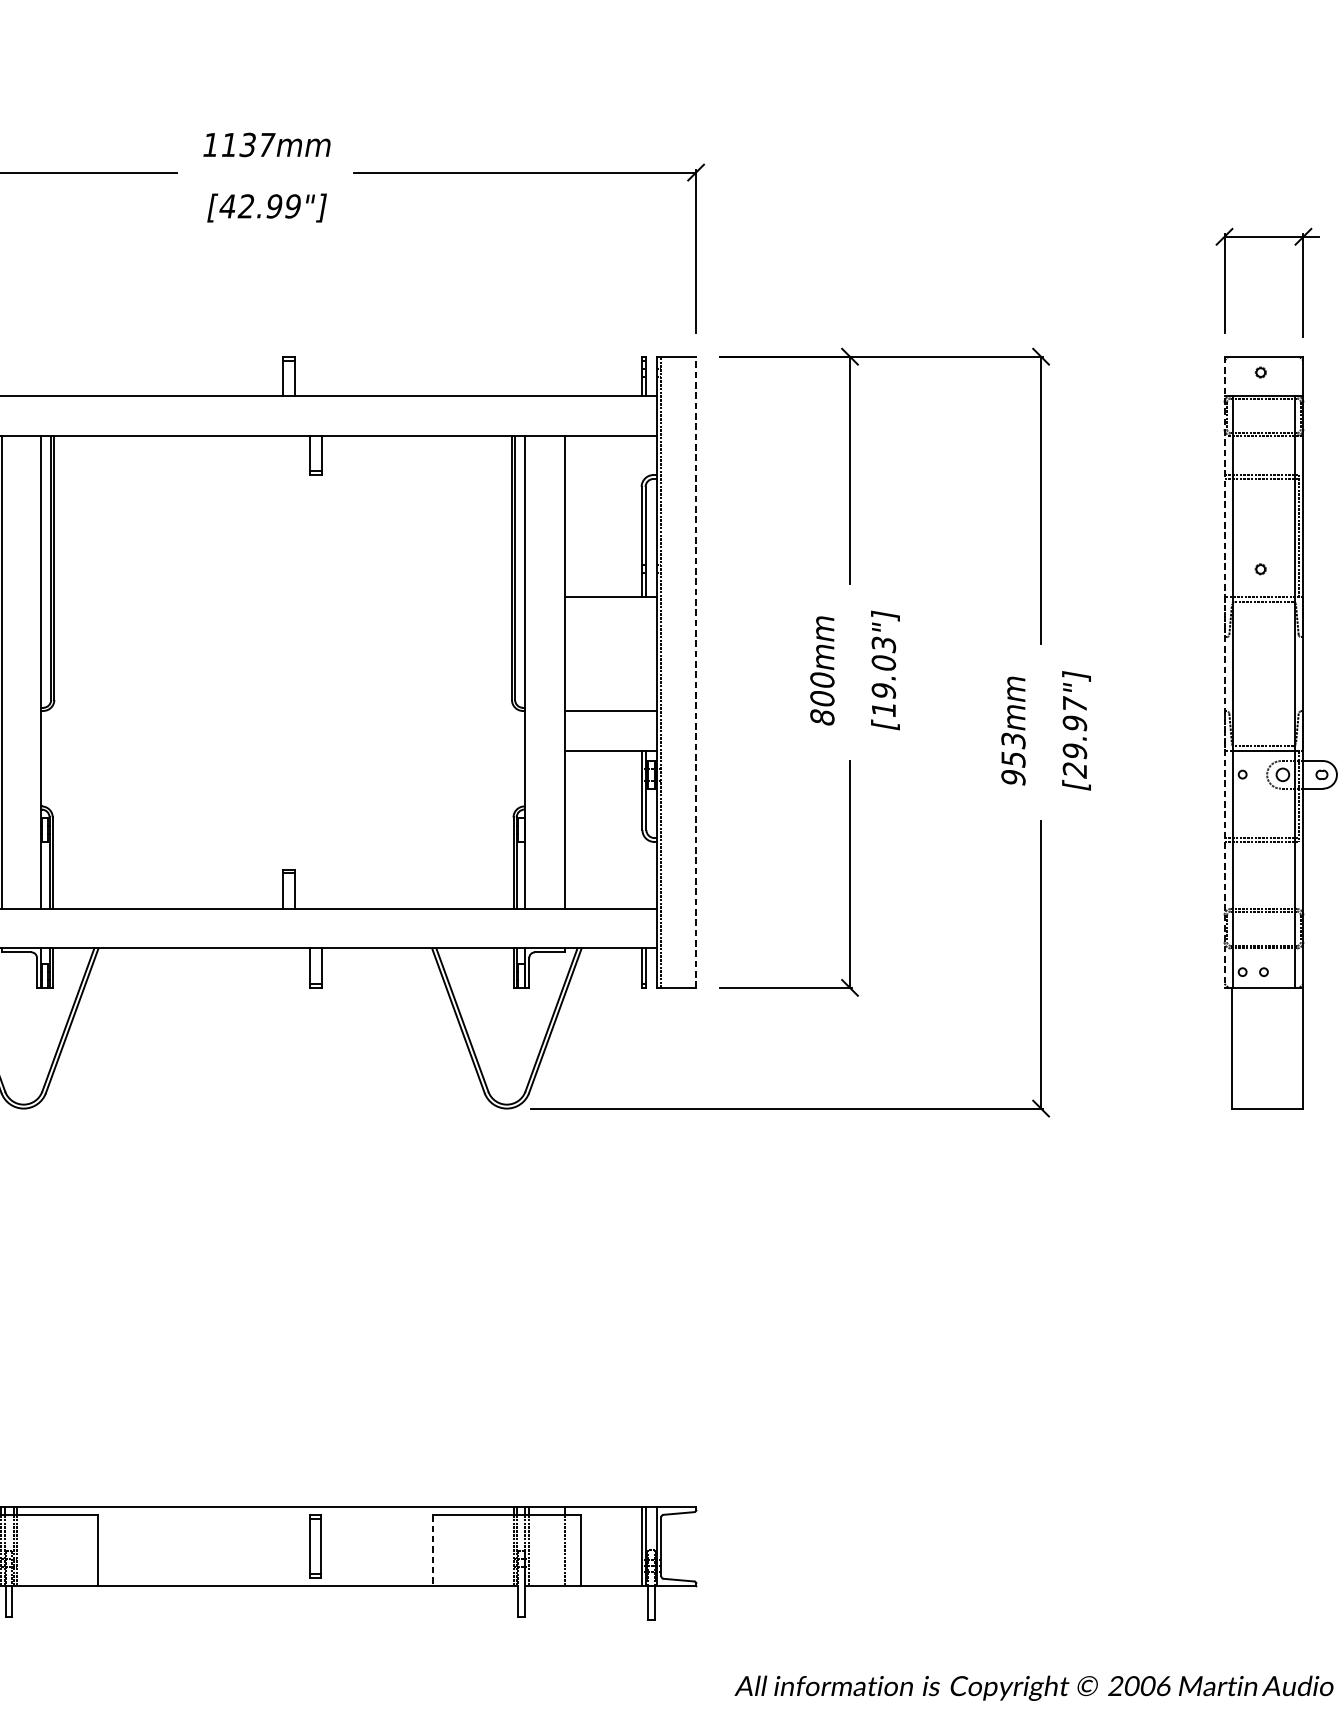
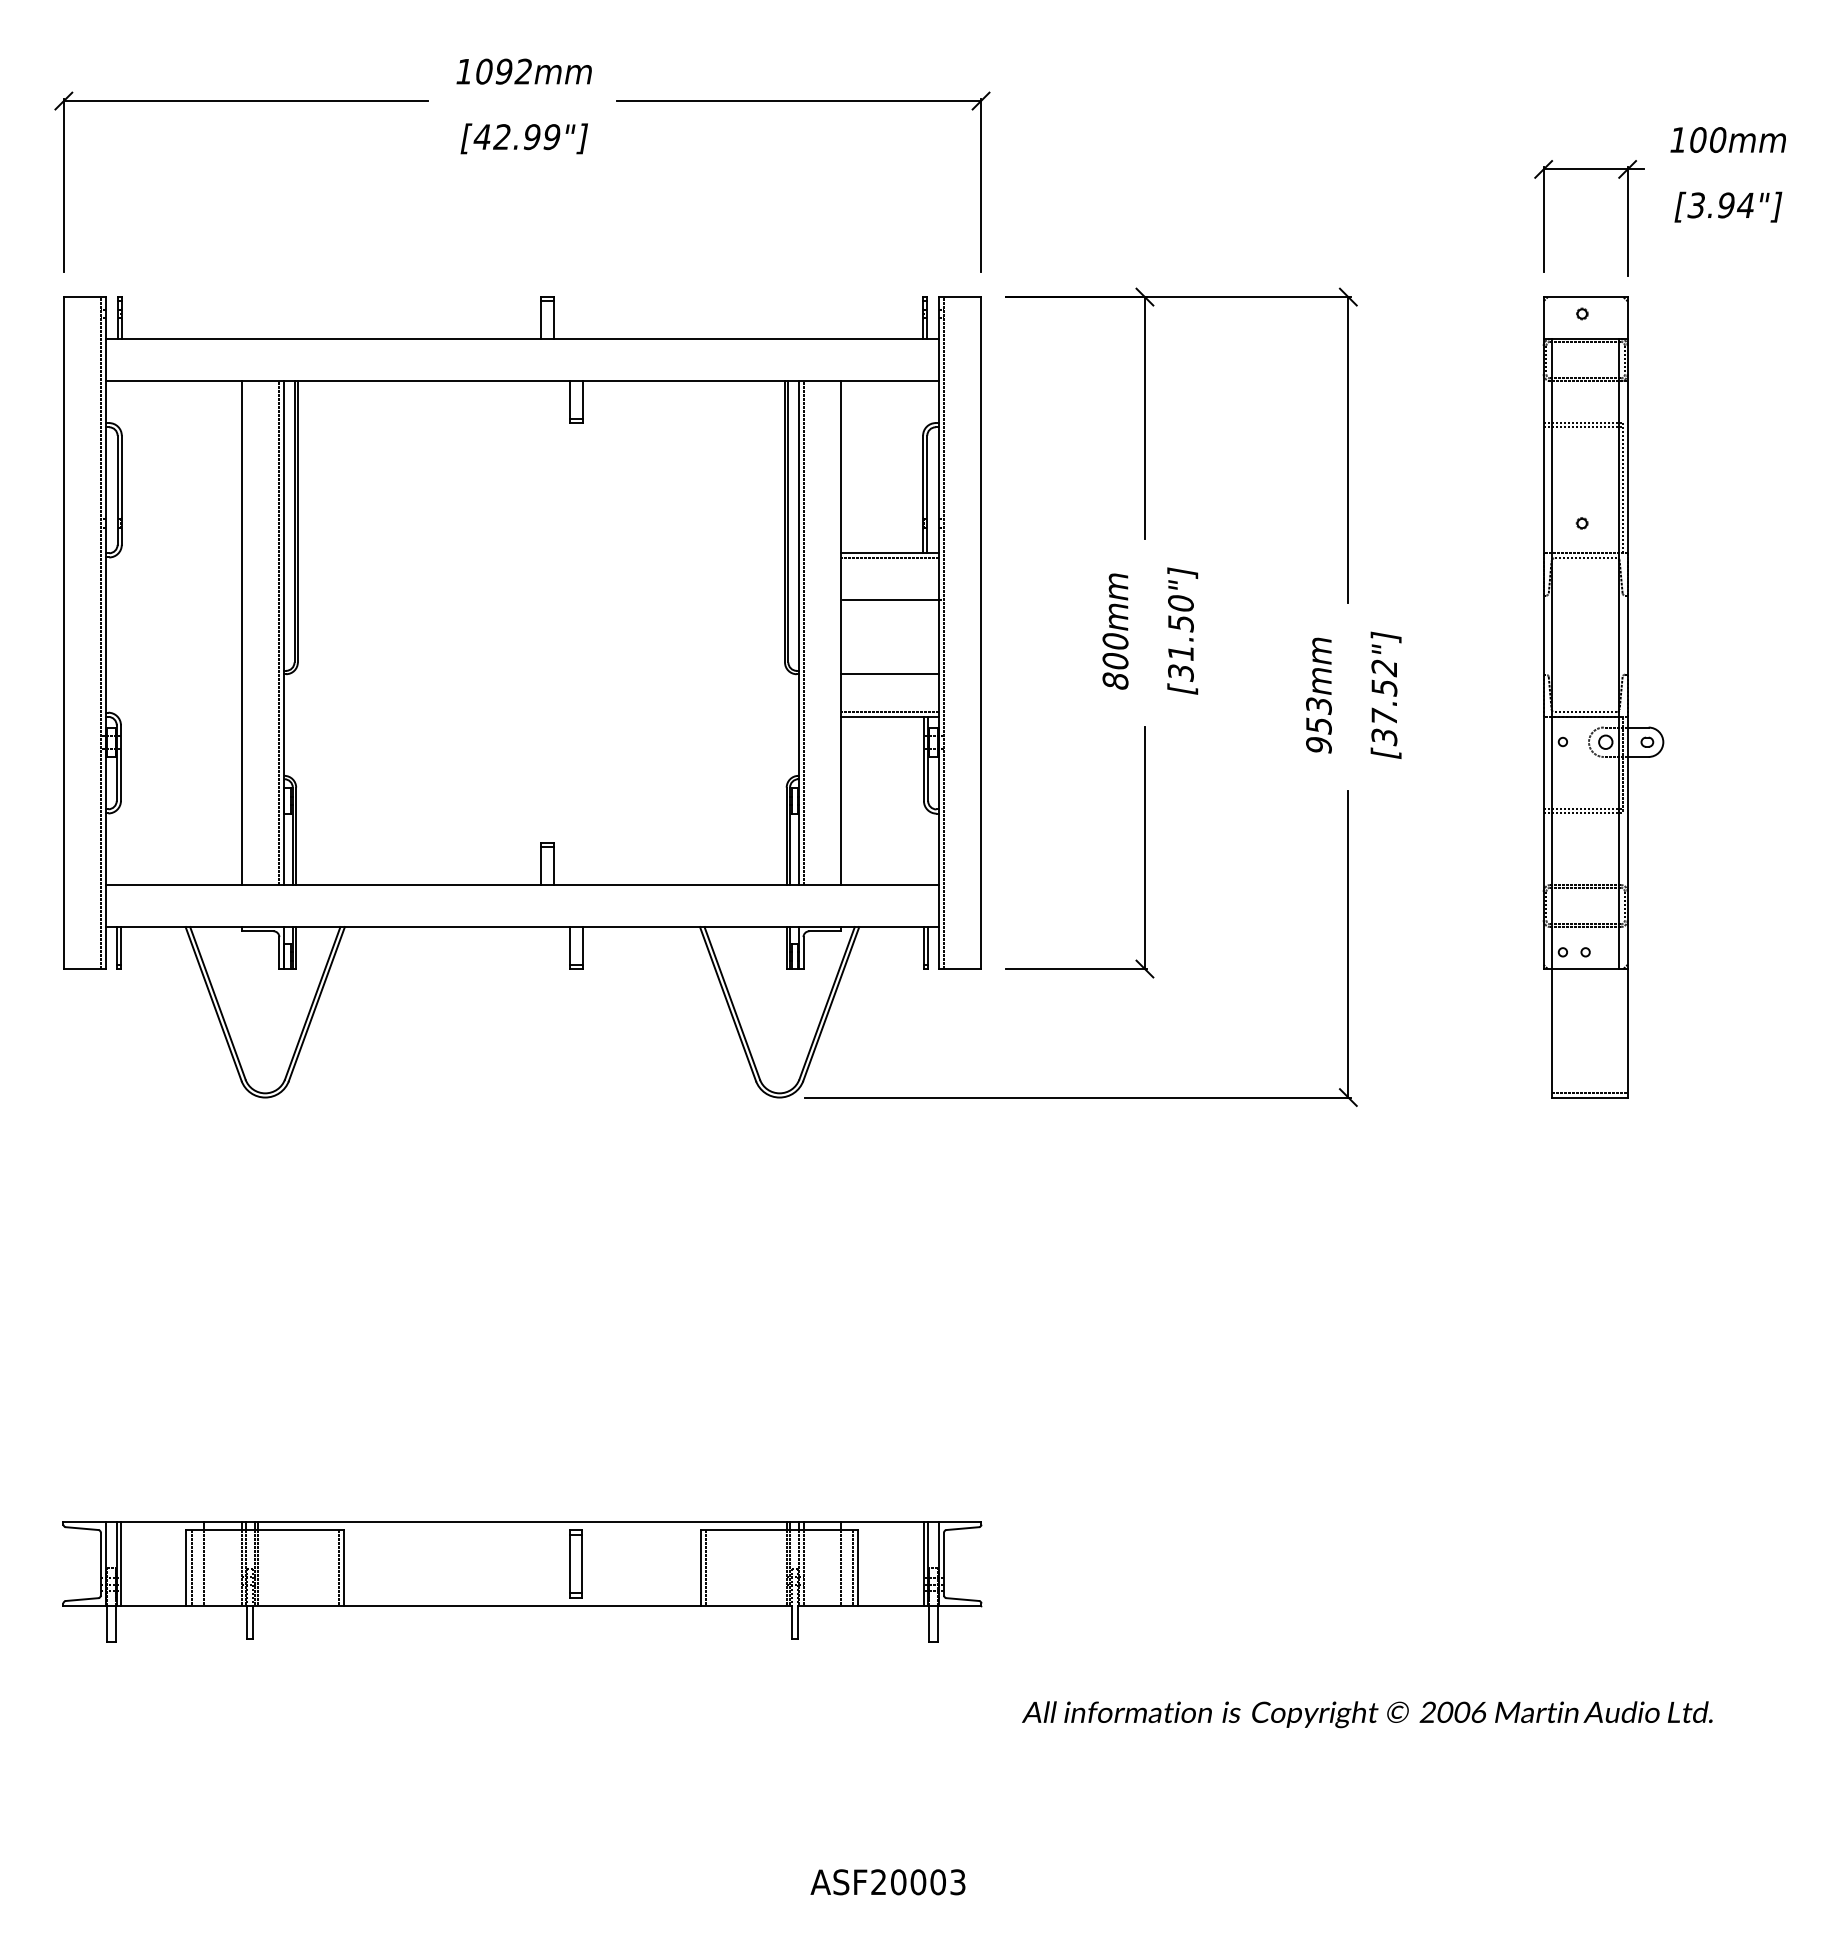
text: (248, 144) -> (504, 71), 1137mm -> 1092mm
line: (611, 602) -> (890, 558), added
line: (612, 641) -> (892, 600), added
line: (36, 672) -> (278, 633), added
line: (530, 672) -> (804, 633), added
line: (696, 672) -> (981, 633), dashed -> solid
line: (1224, 672) -> (1543, 633), dashed -> solid
text: (883, 677) -> (1180, 638), [19.03"] -> [31.50"]
text: (1075, 737) -> (1384, 702), [29.97"] -> [37.52"]
line: (611, 746) -> (890, 712), added
line: (1267, 1103) -> (1589, 1092), added
line: (93, 1550) -> (339, 1568), added
line: (432, 1550) -> (700, 1568), dashed -> solid
line: (437, 1550) -> (705, 1568), added
line: (576, 1550) -> (853, 1568), added

